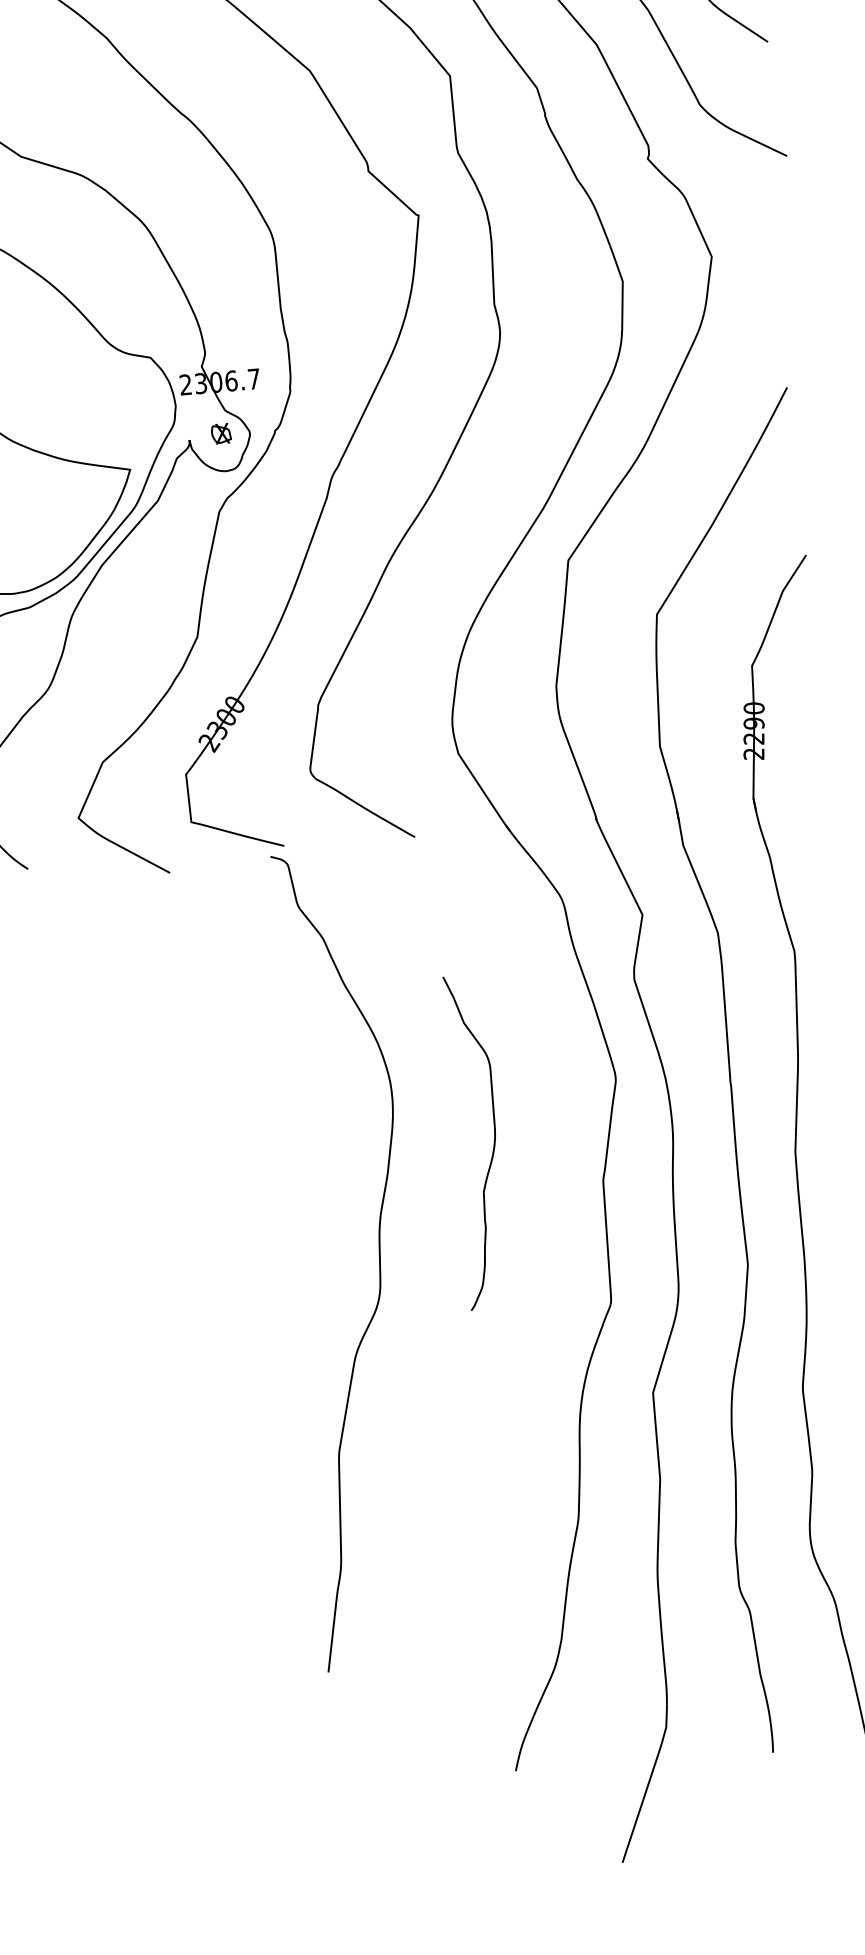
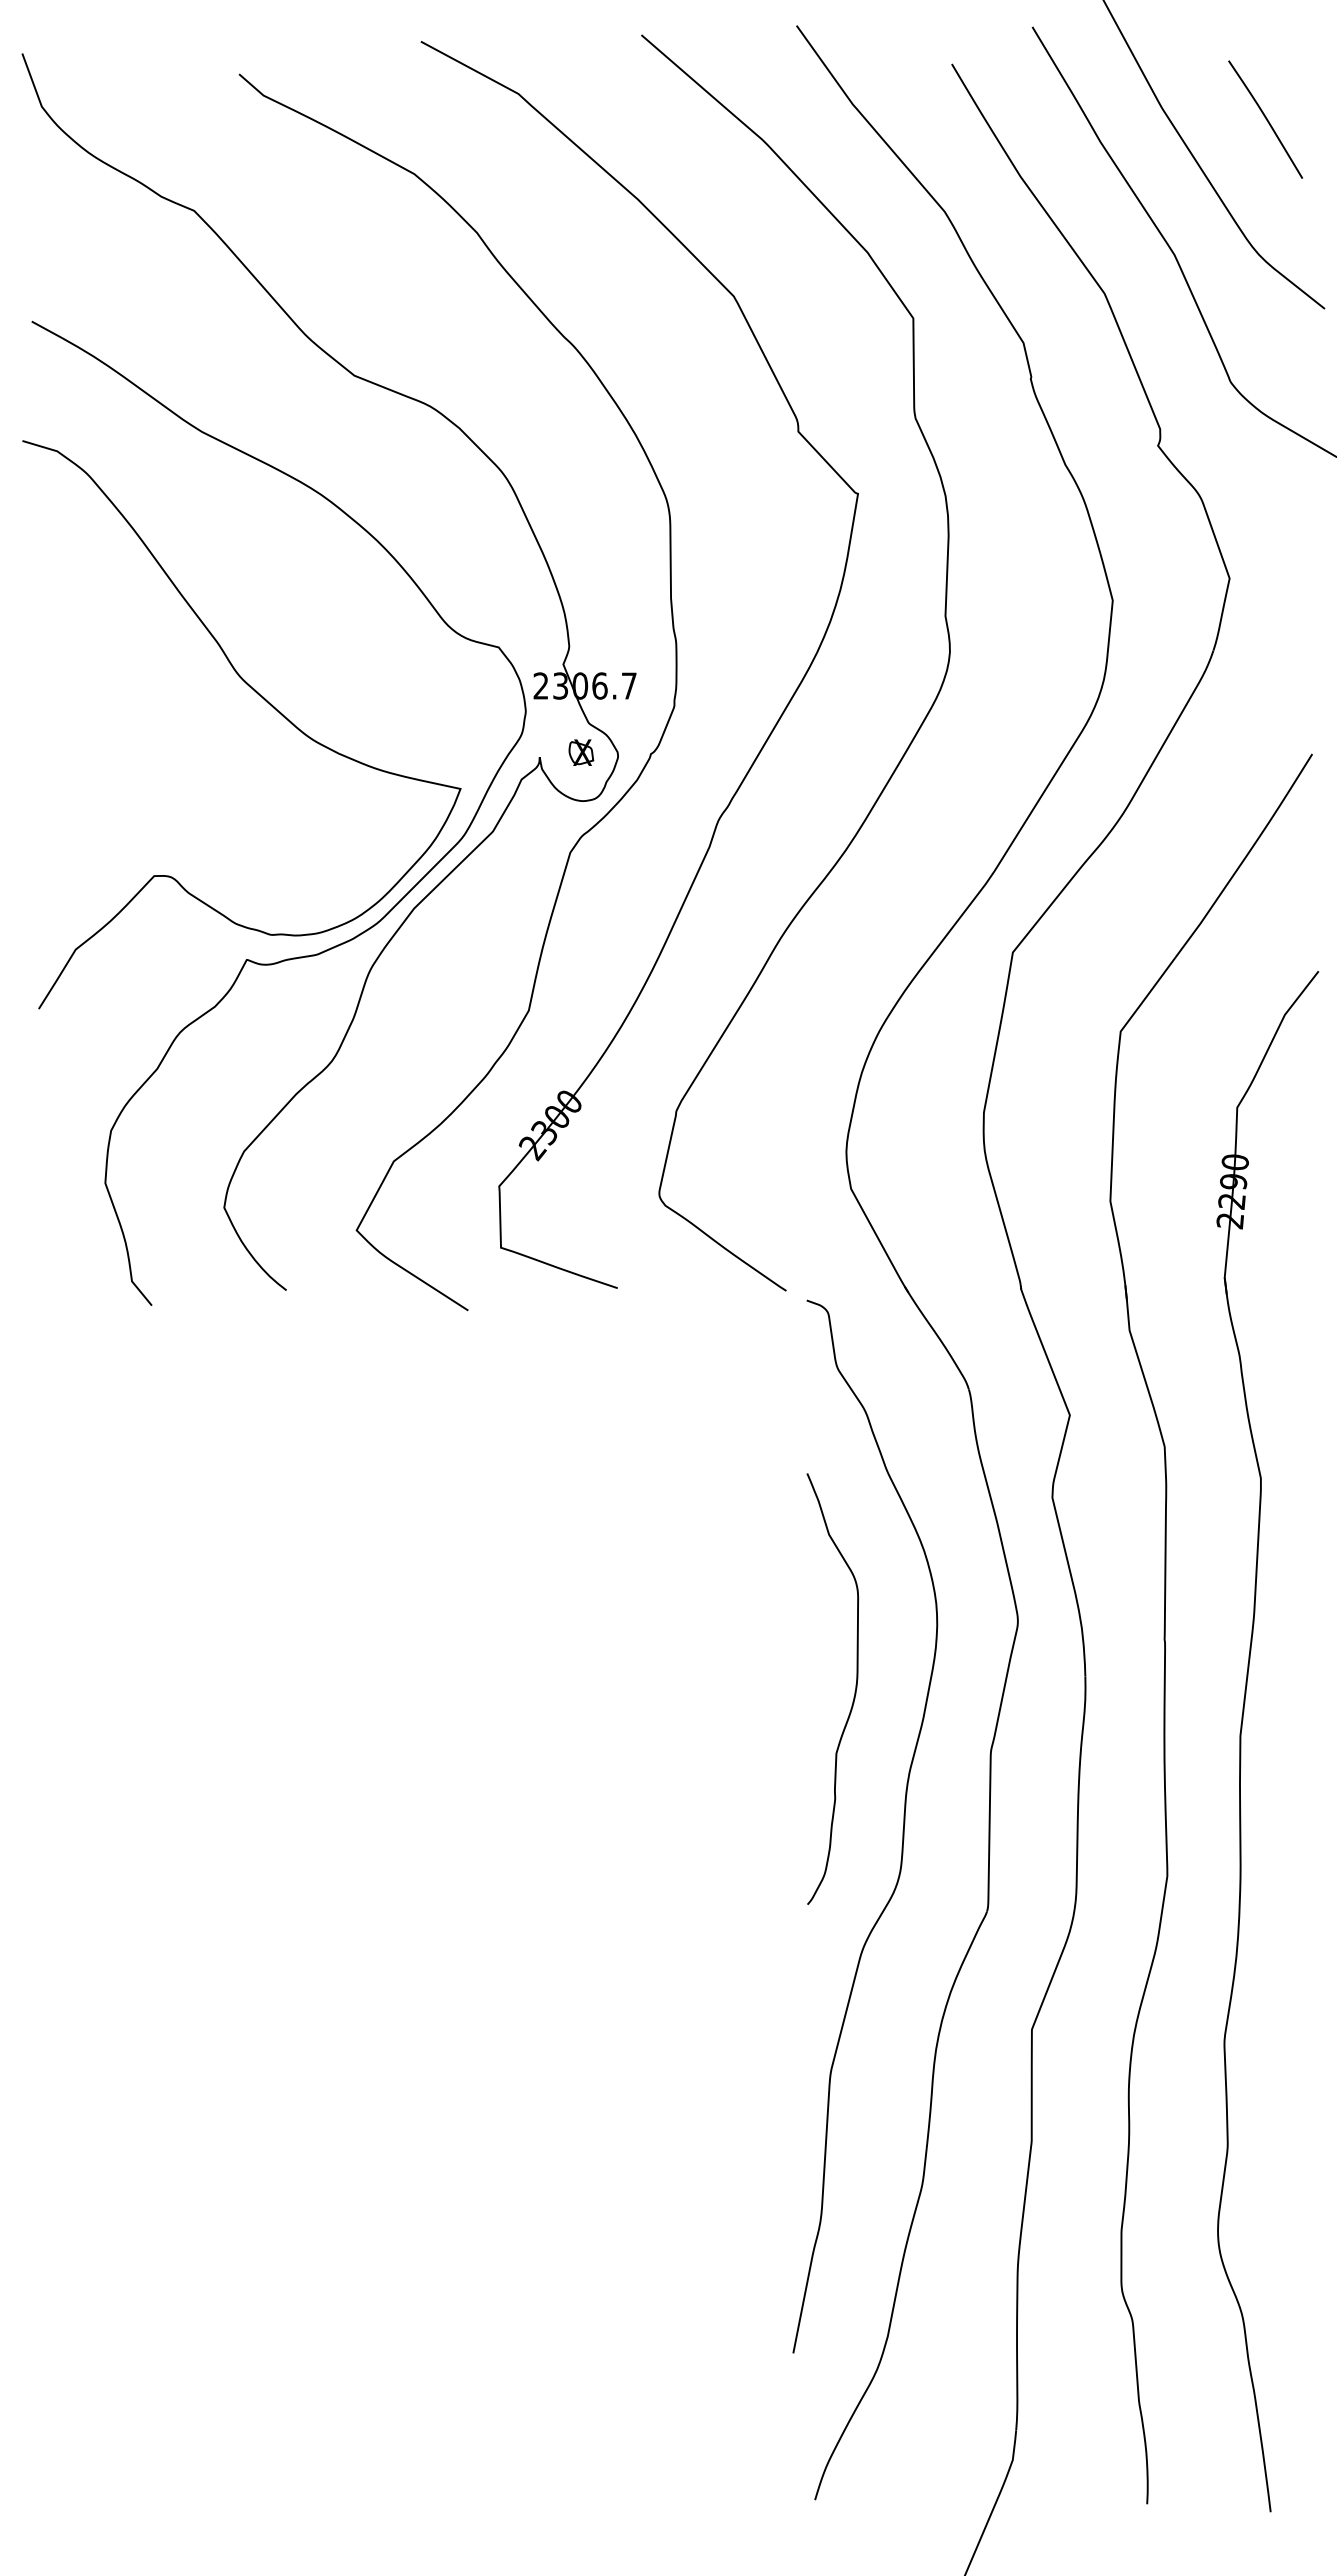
curve: (378, 1260) -> (902, 1830), moved

